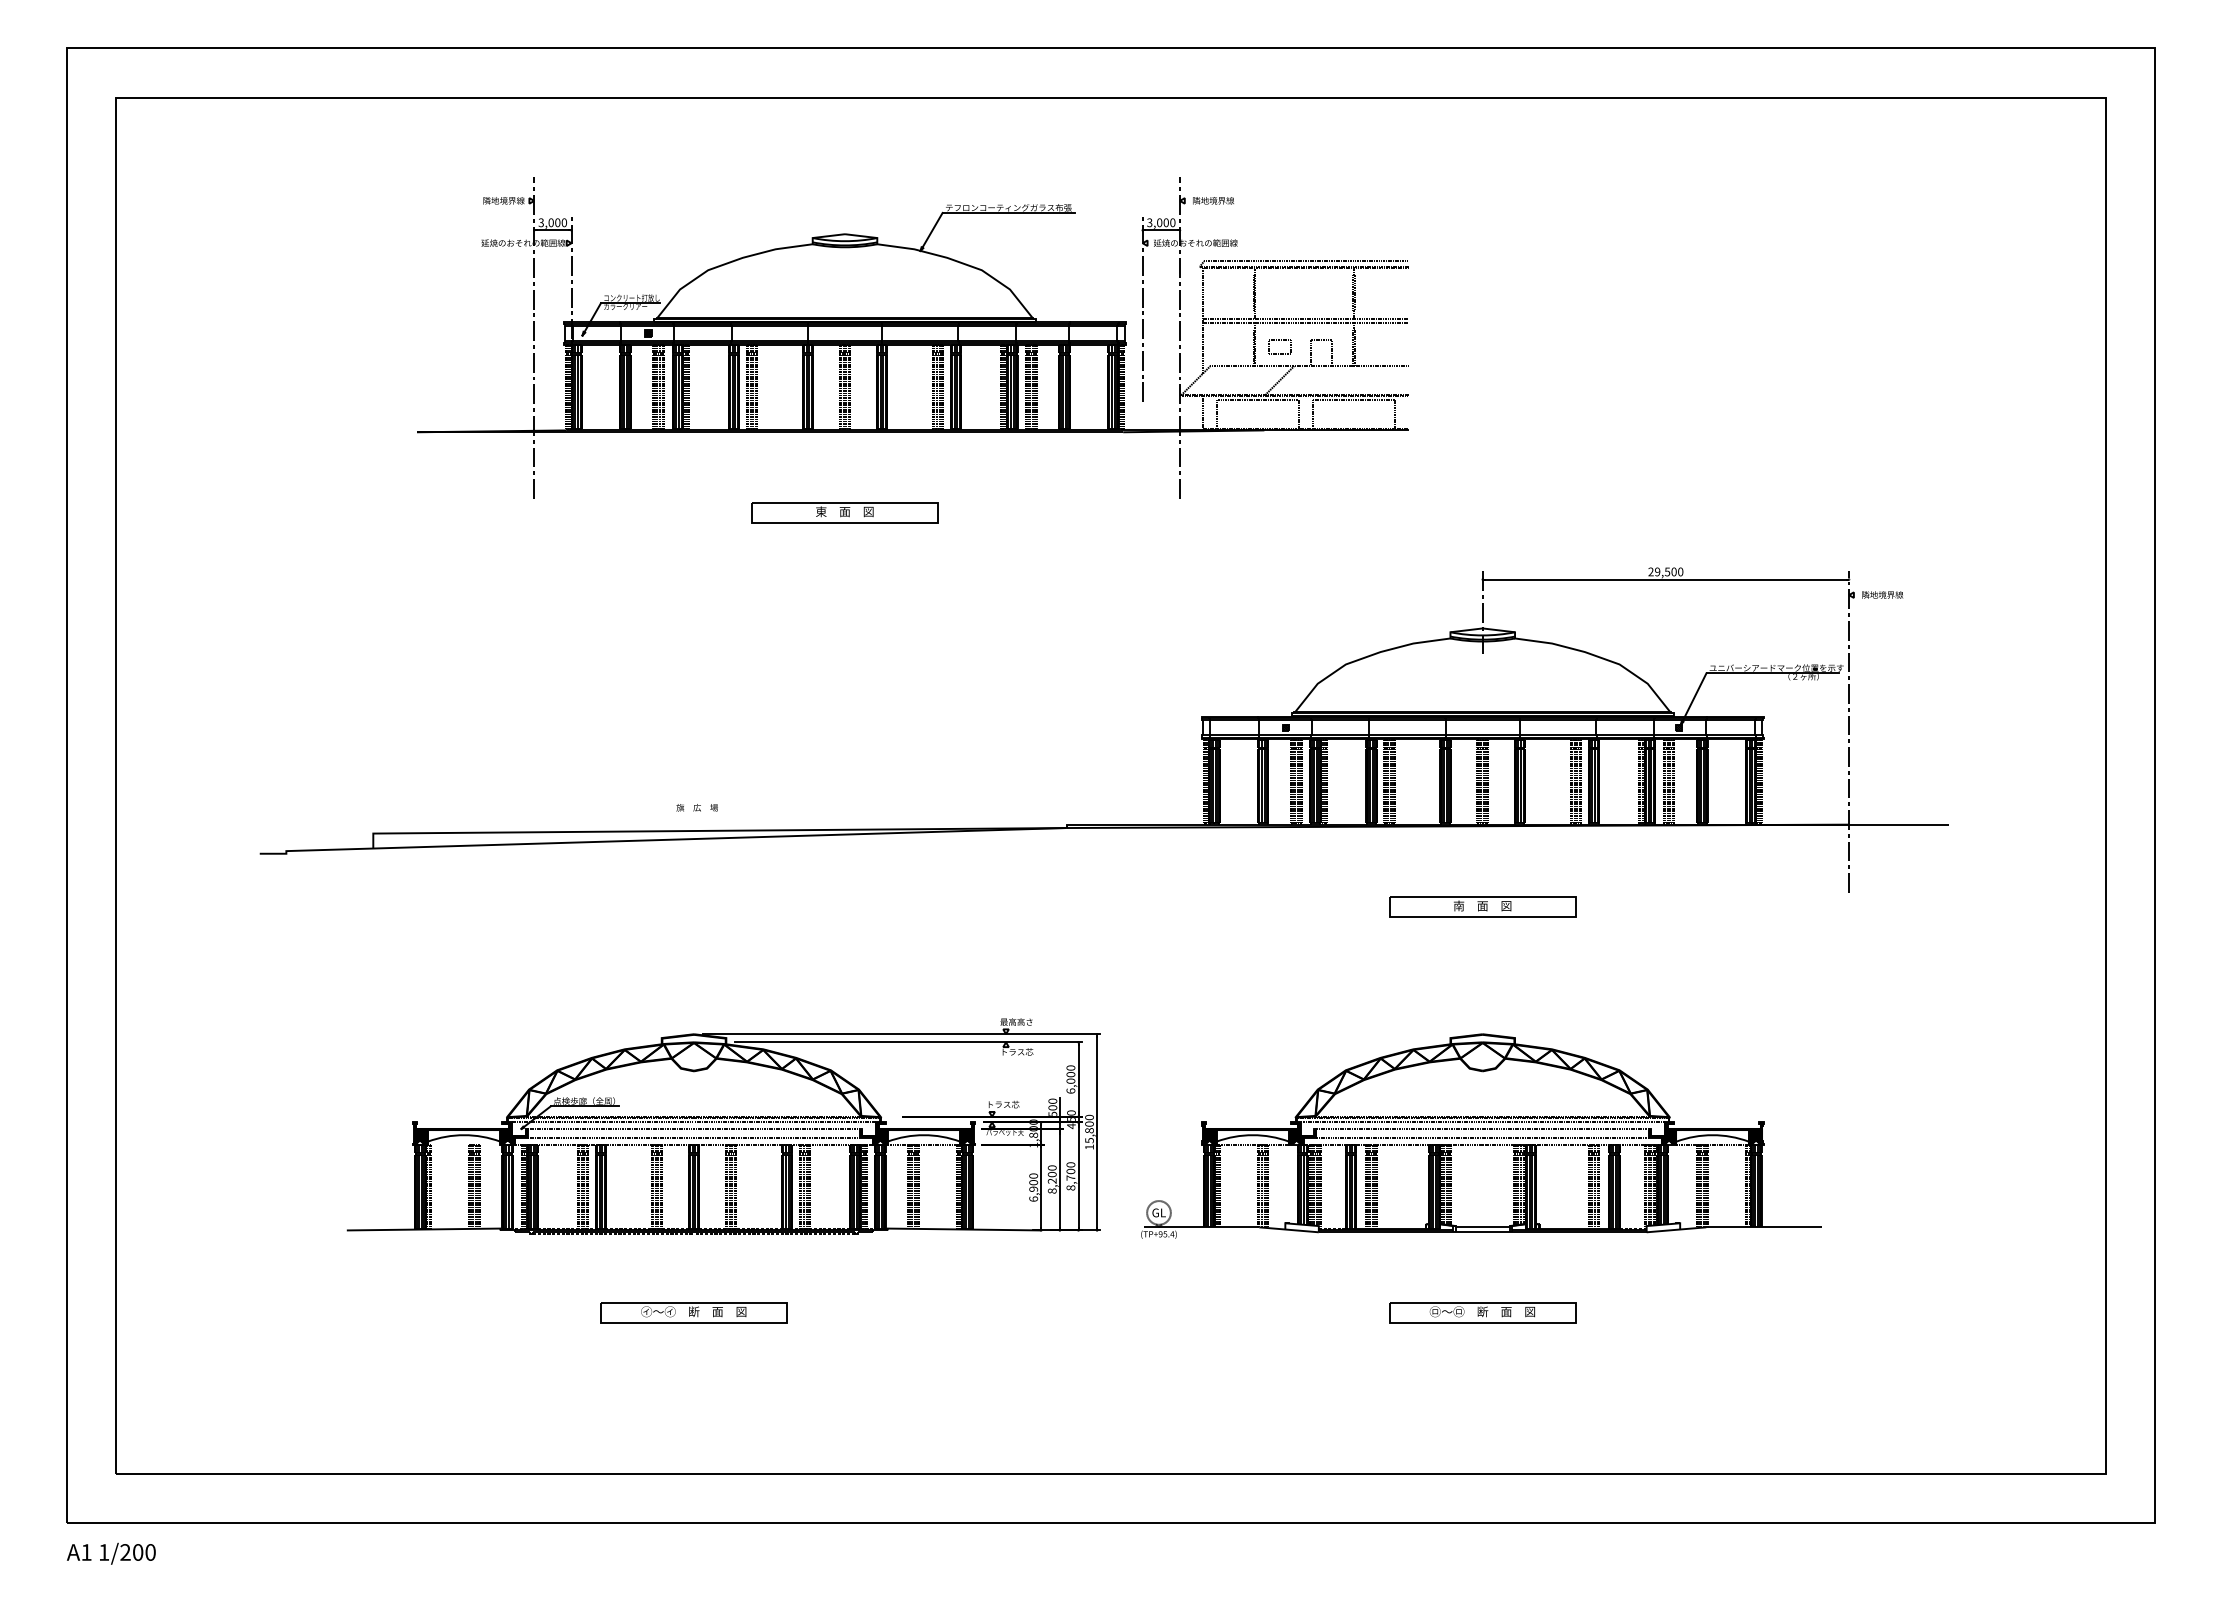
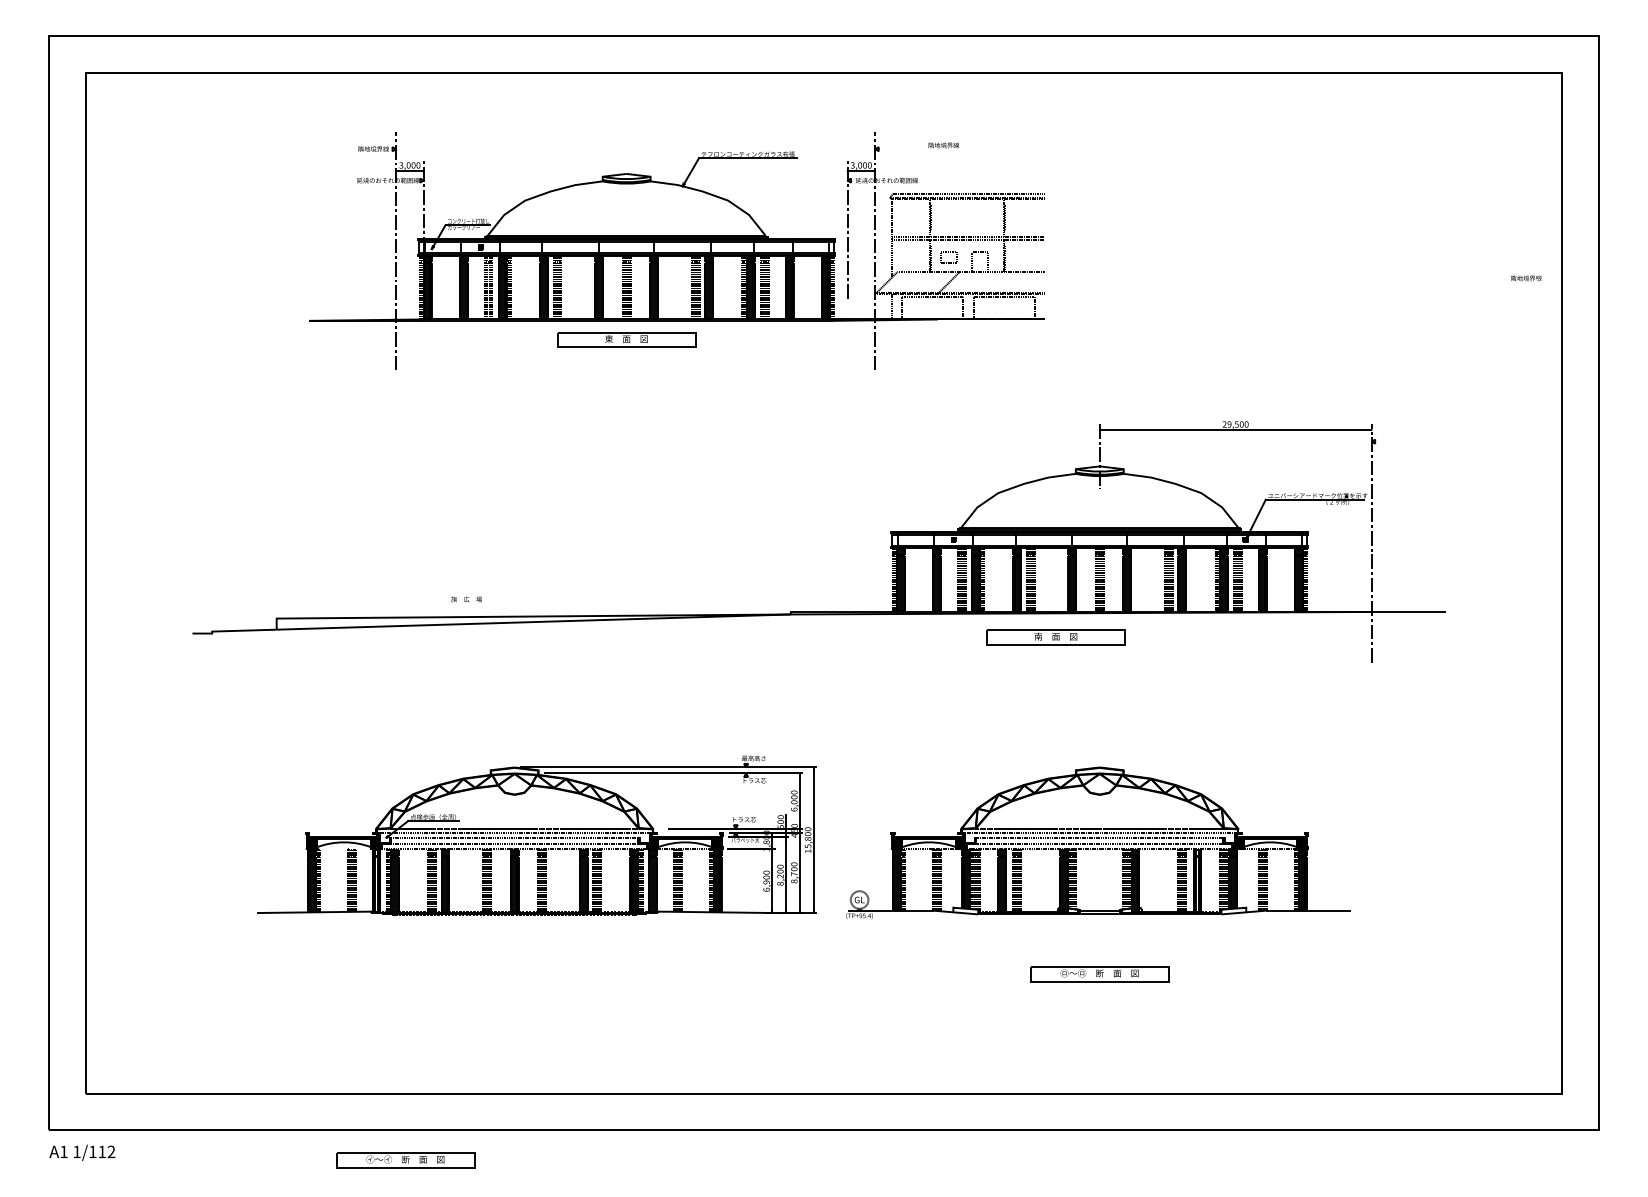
text: (1213, 200) -> (943, 145), moved
part: (844, 512) -> (626, 339), moved
text: (1882, 594) -> (1526, 277), moved
text: (696, 807) -> (466, 599), moved
part: (1482, 906) -> (1055, 637), moved
part: (693, 1312) -> (405, 1160), moved
text: (137, 1552) -> (101, 1151), 1/200 -> 1/112

